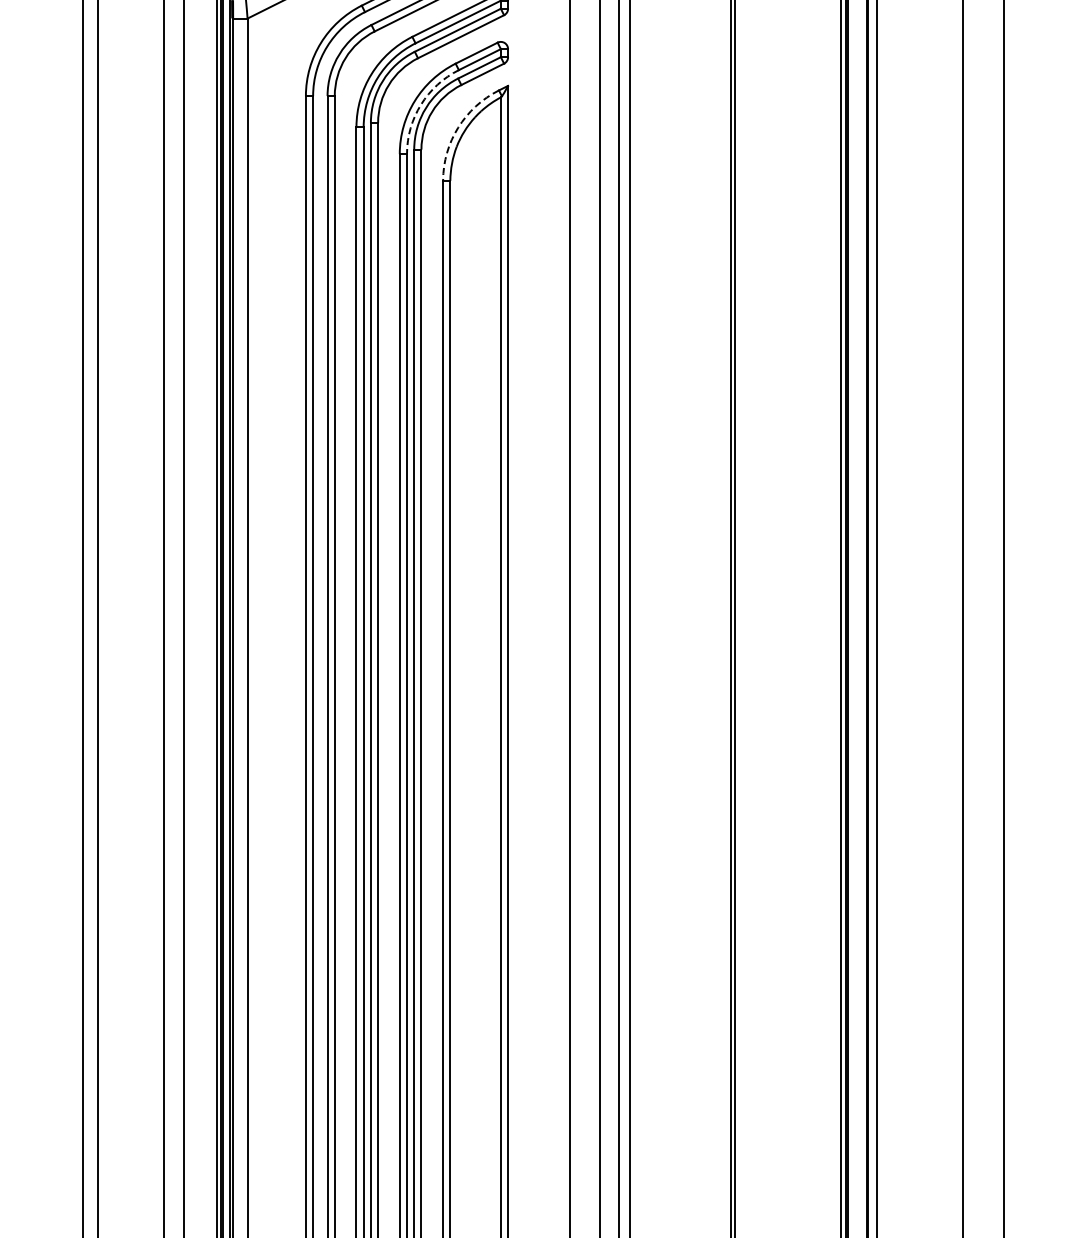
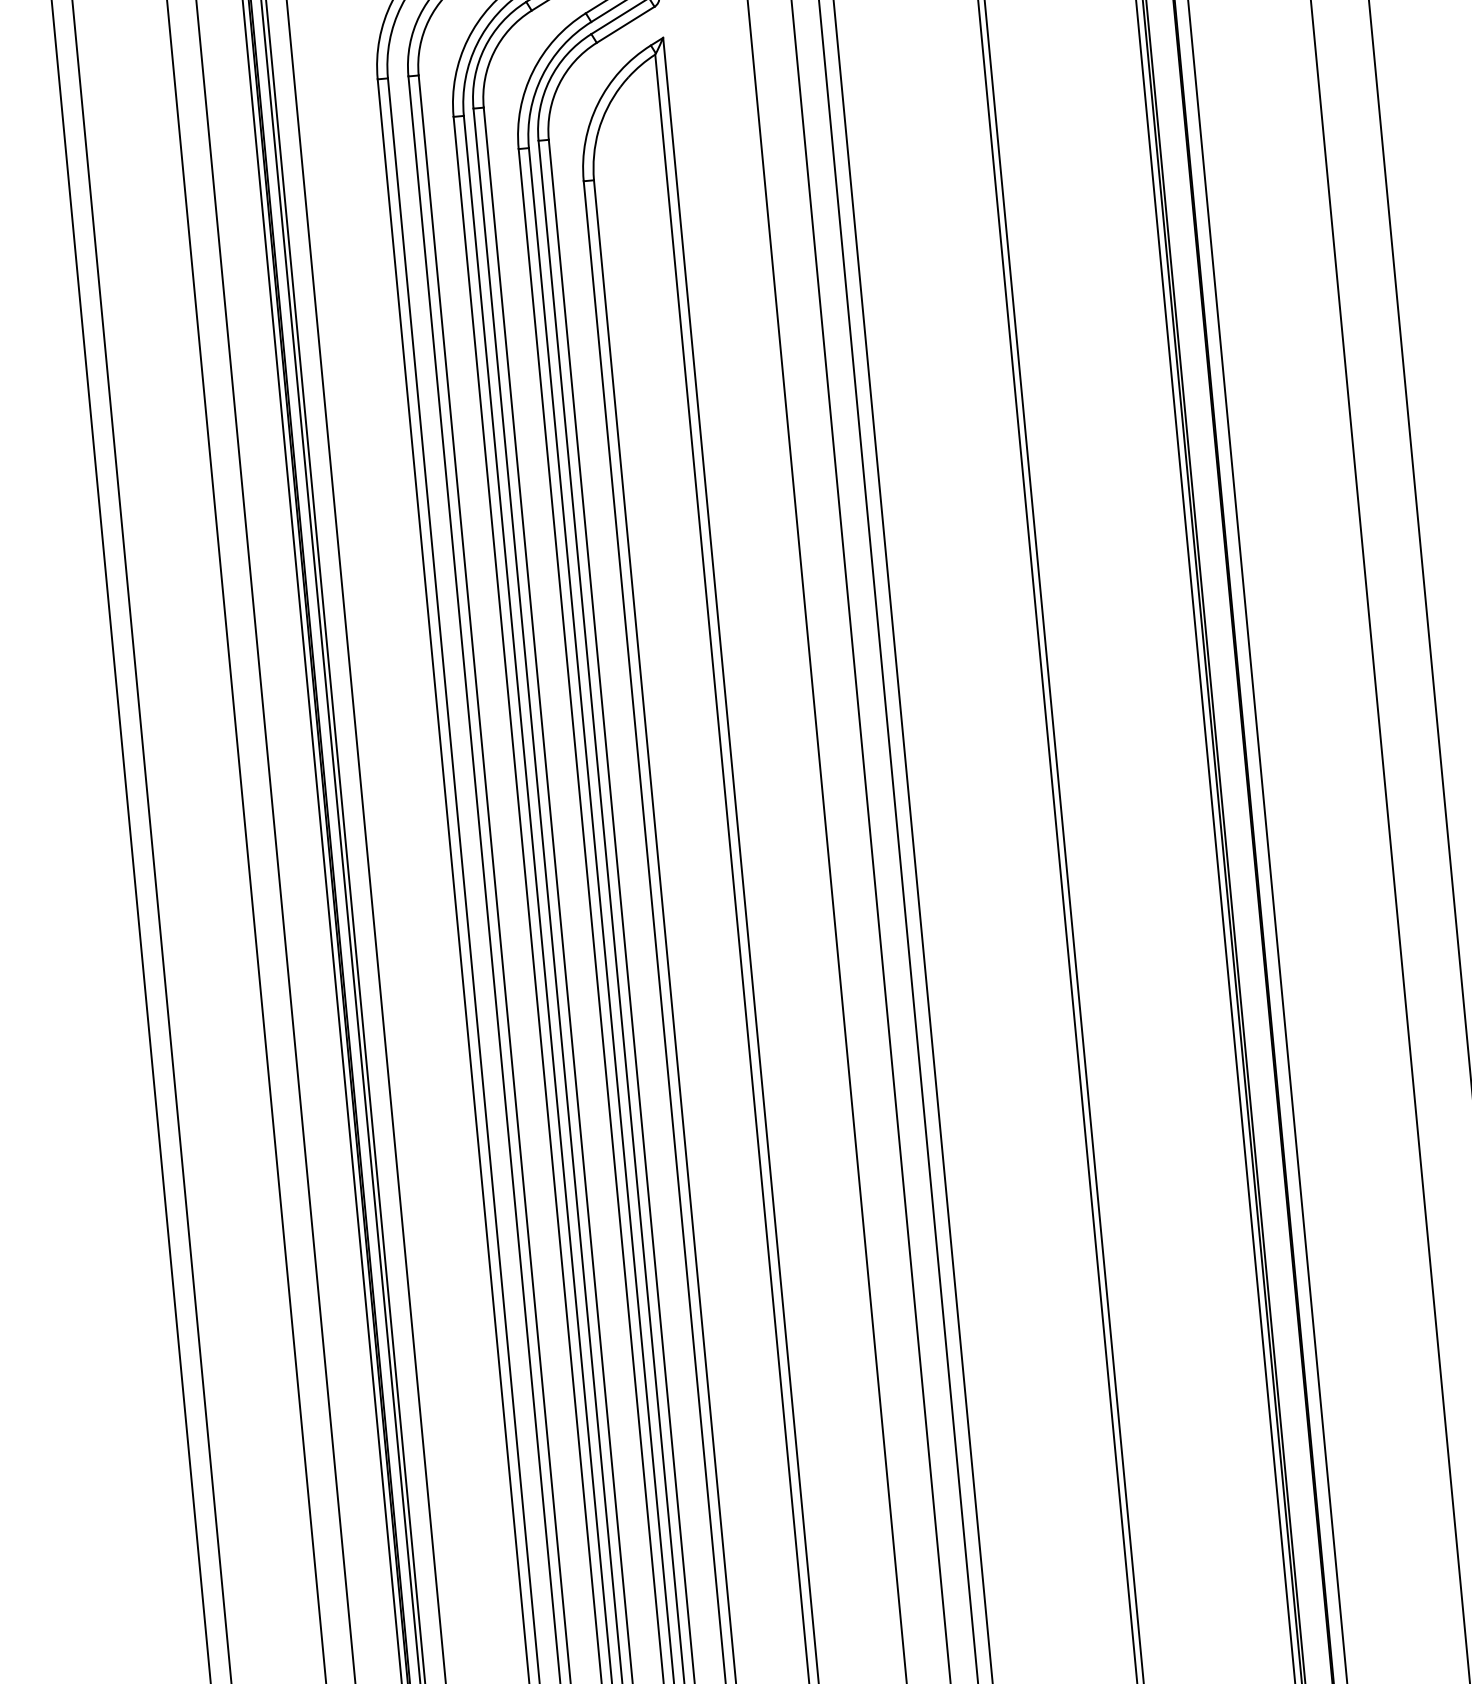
arc: (421, 104) -> (542, 75), dashed -> solid
arc: (458, 127) -> (598, 103), dashed -> solid

